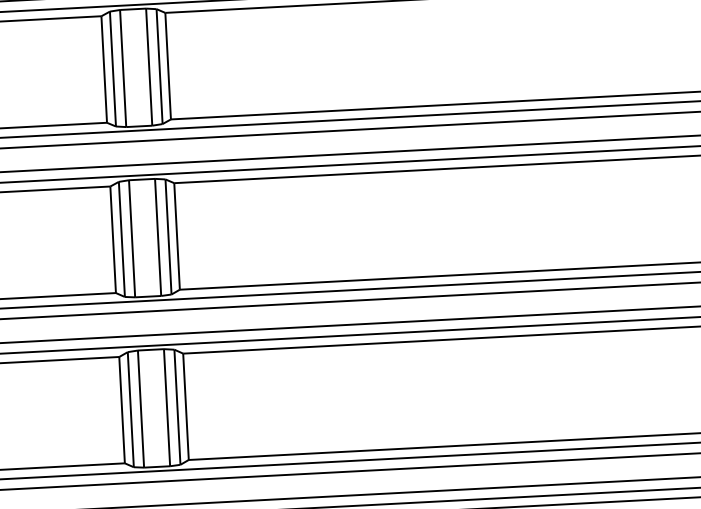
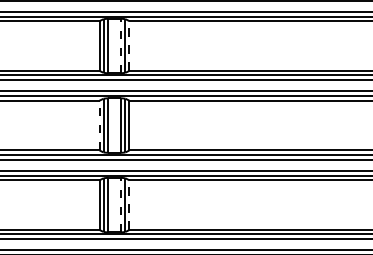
line: (148, 66) -> (120, 45), solid -> dashed
line: (168, 67) -> (129, 46), solid -> dashed
line: (113, 239) -> (99, 125), solid -> dashed
line: (166, 406) -> (120, 204), solid -> dashed
line: (186, 407) -> (129, 205), solid -> dashed

